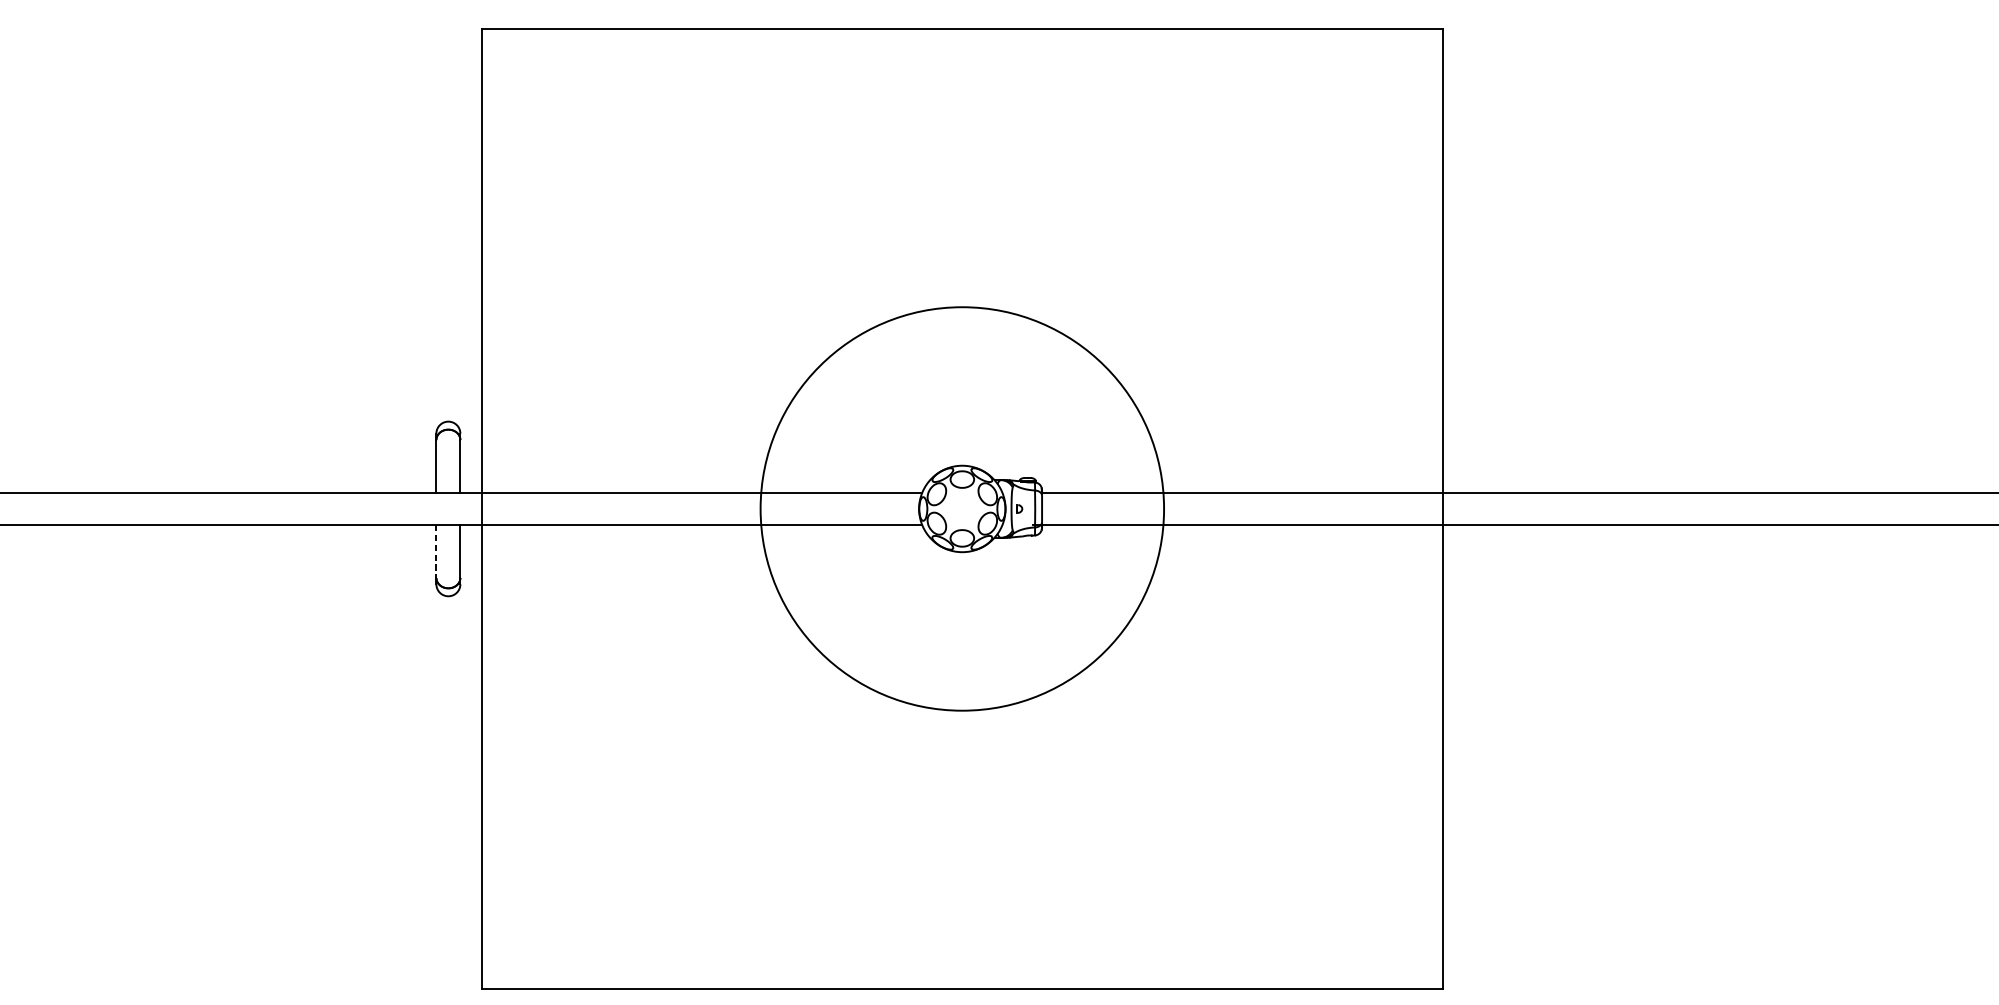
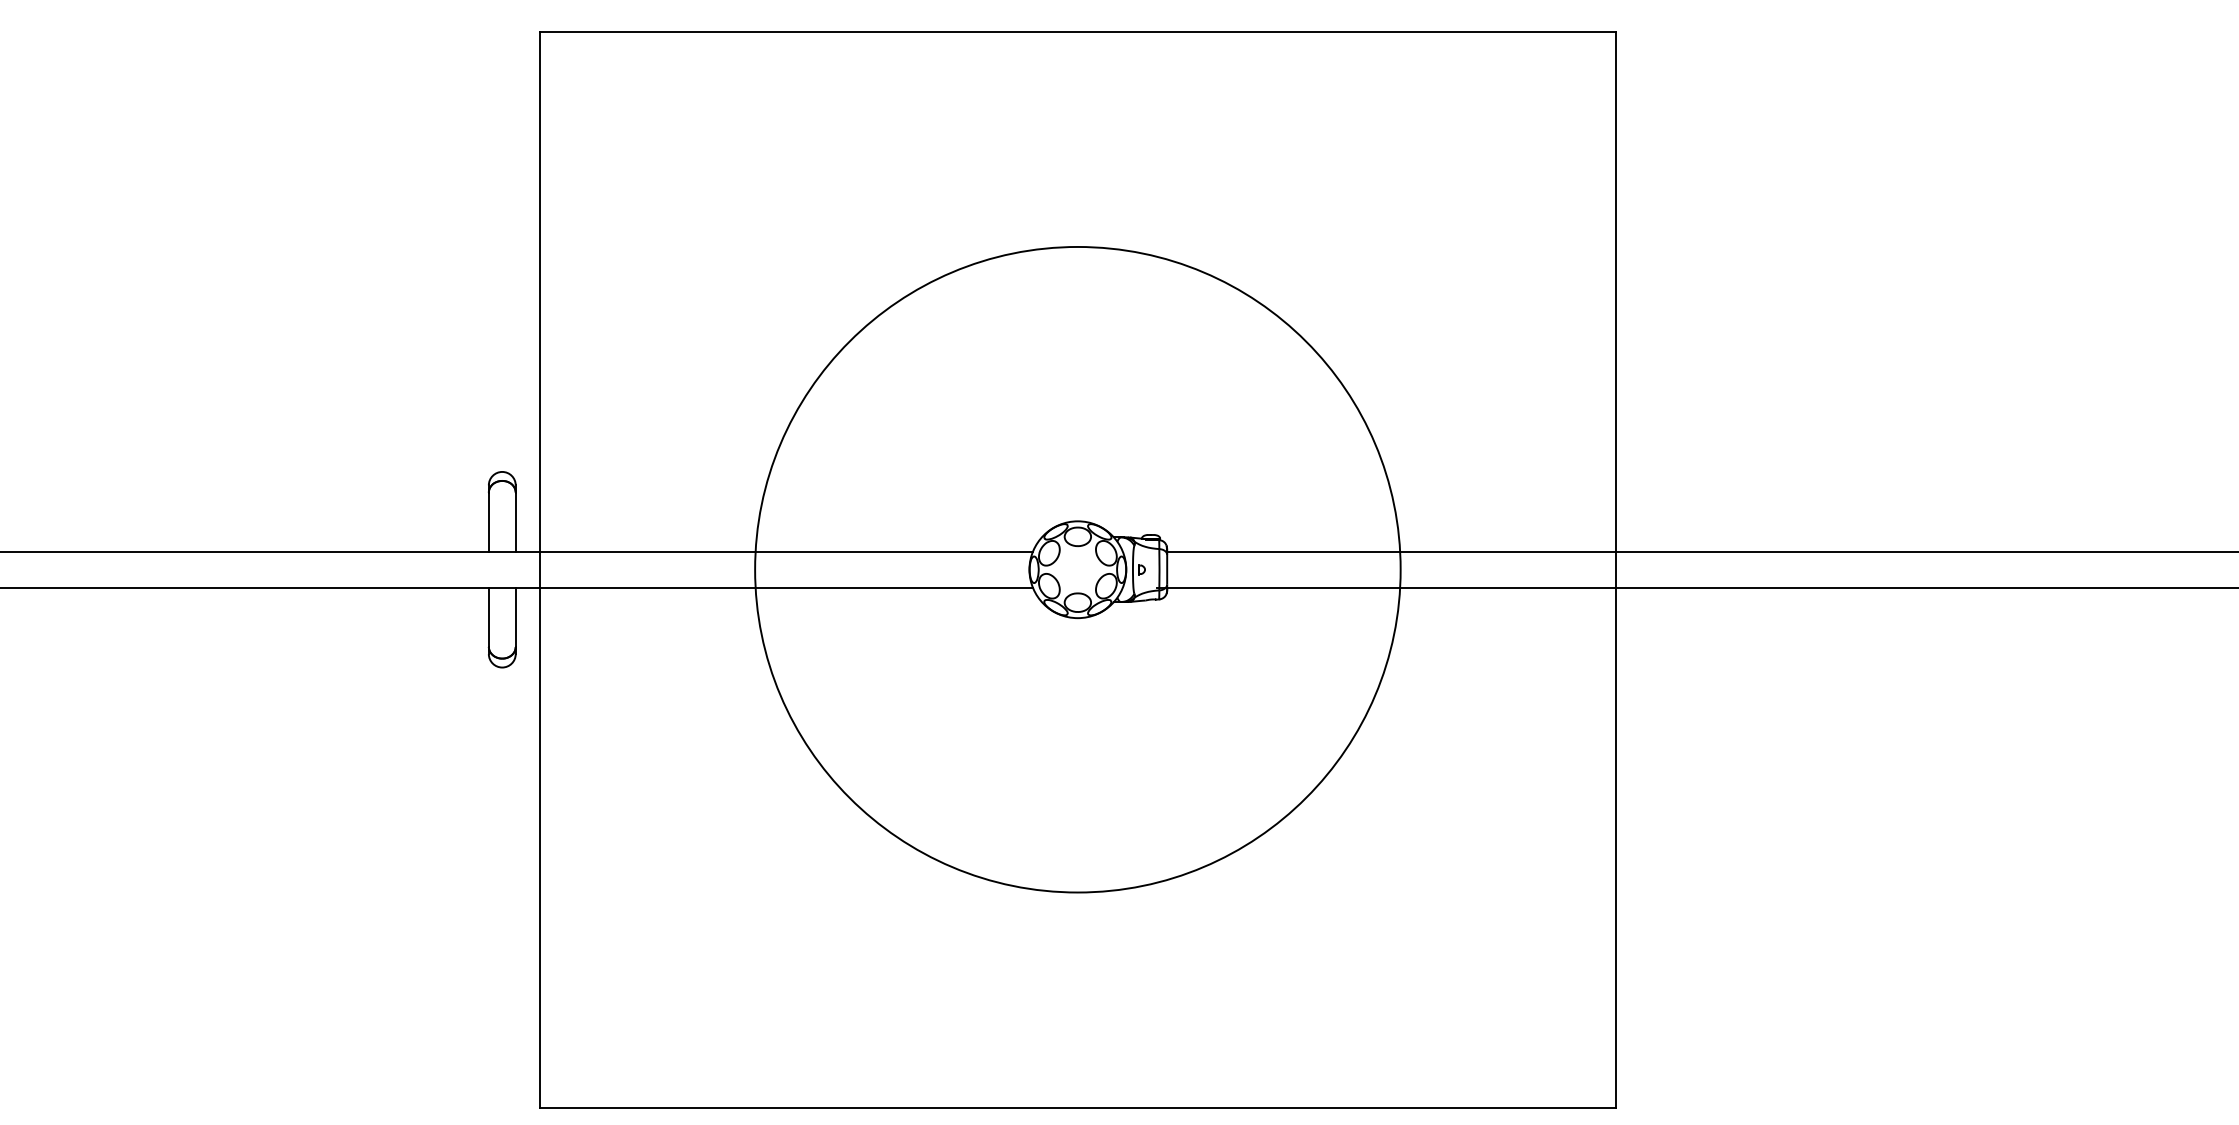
circle: (961, 508) -> (1077, 569), size x1.43
line: (436, 551) -> (488, 617), dashed -> solid

